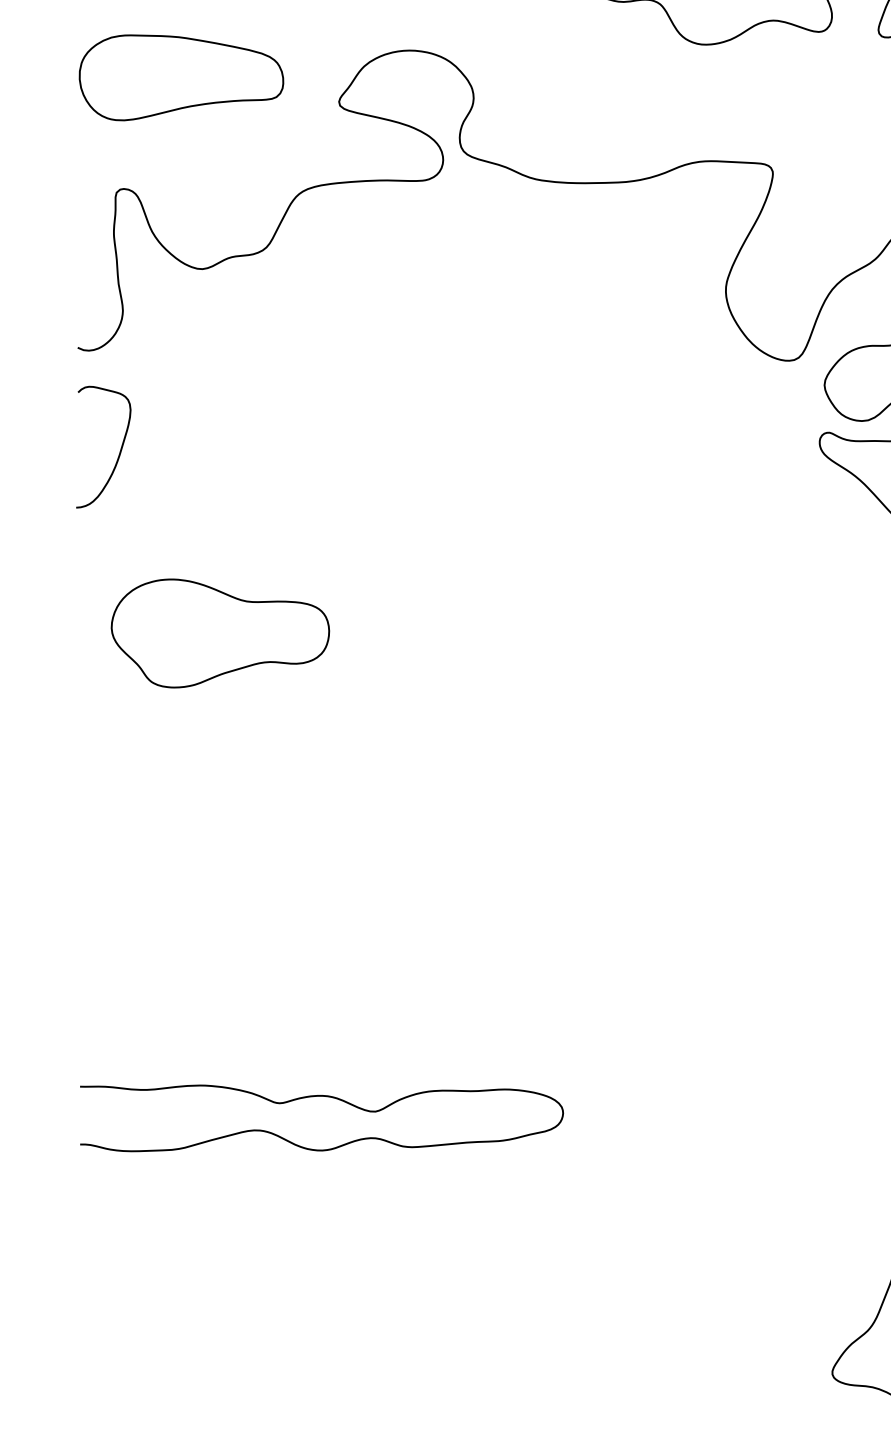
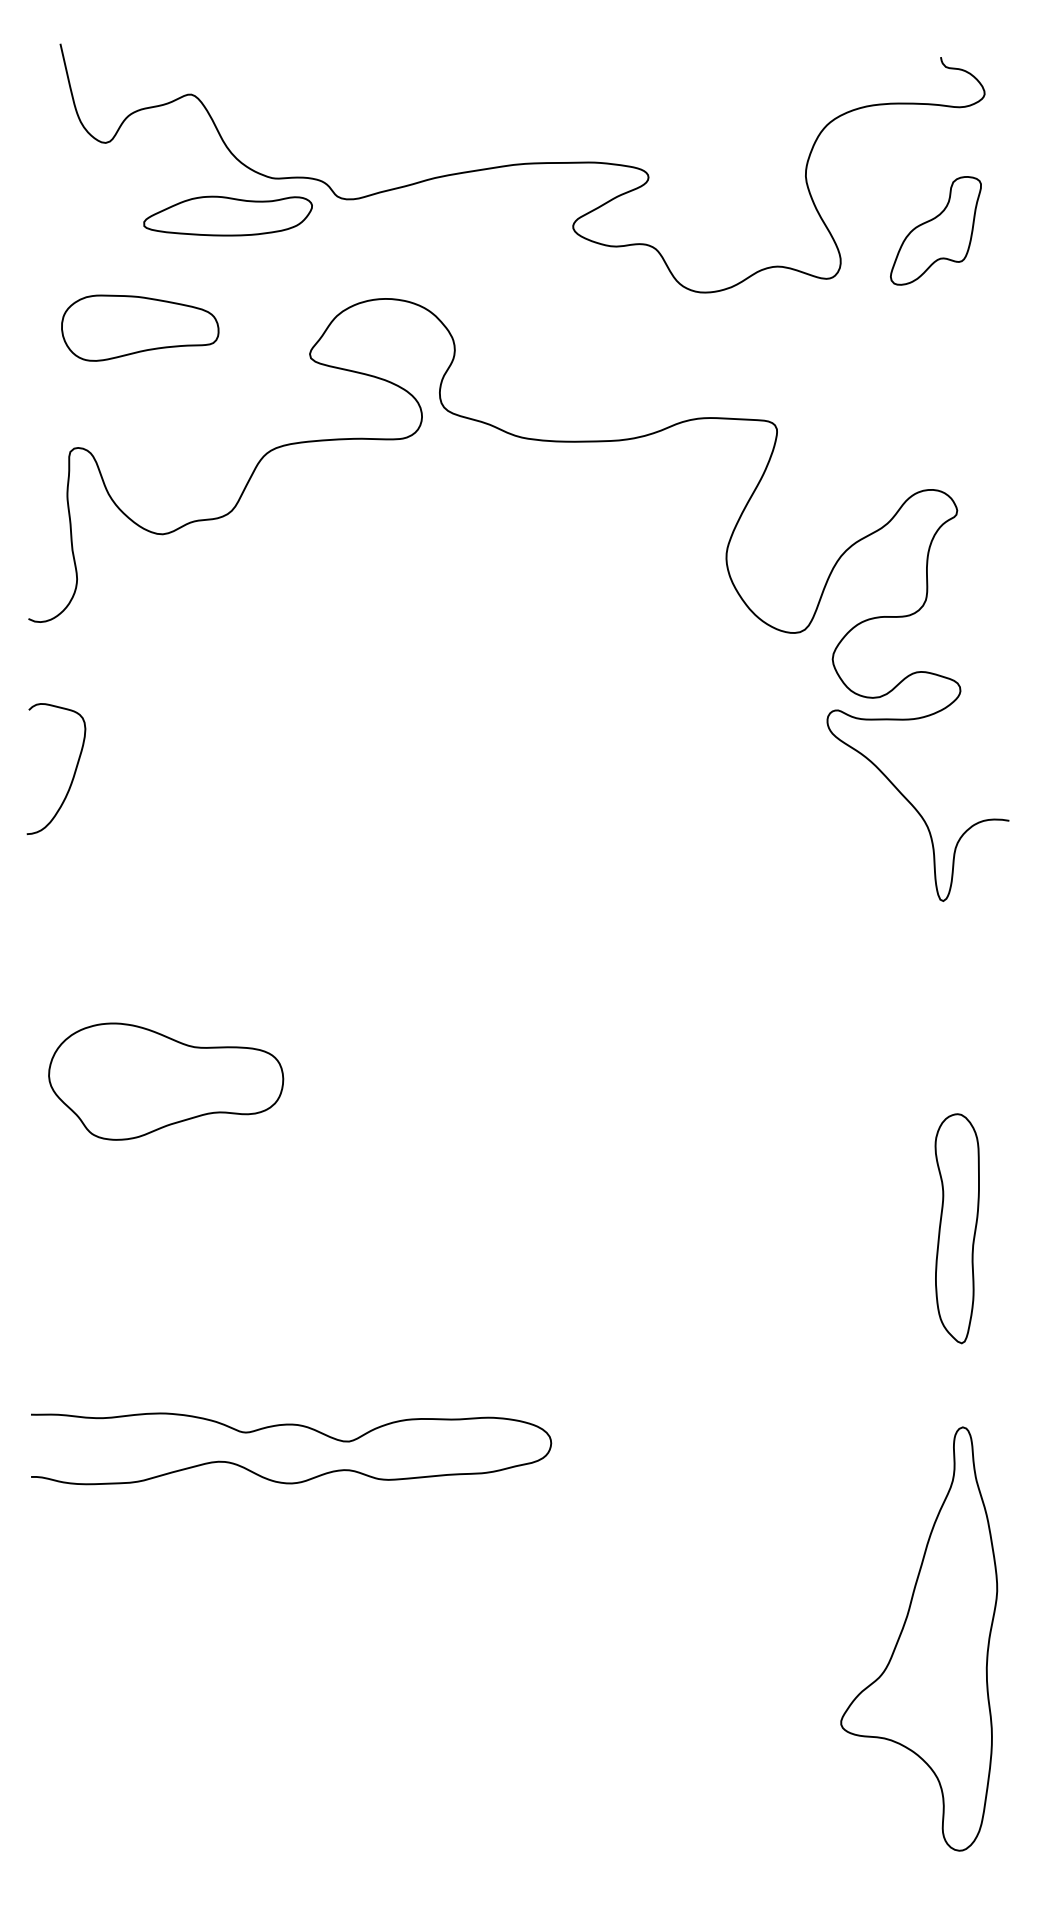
part: (181, 77) -> (140, 327), size x0.71
curve: (119, 451) -> (73, 773), moved
part: (220, 633) -> (166, 1081), moved

